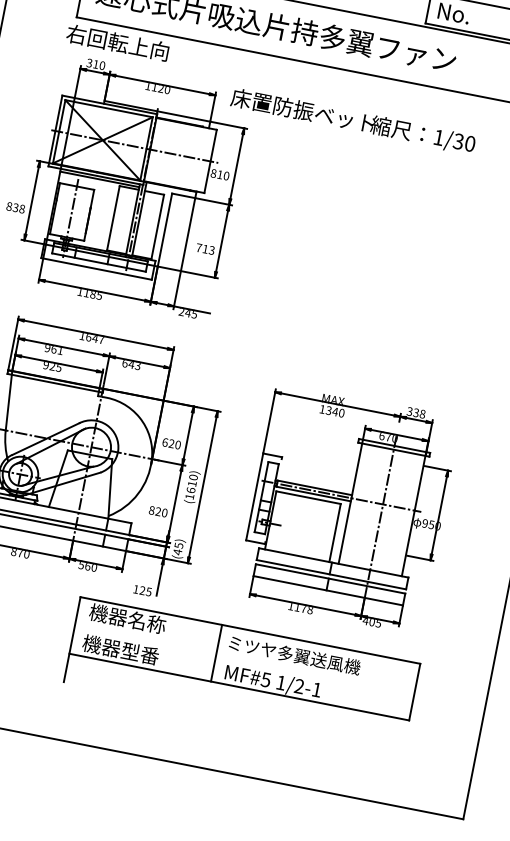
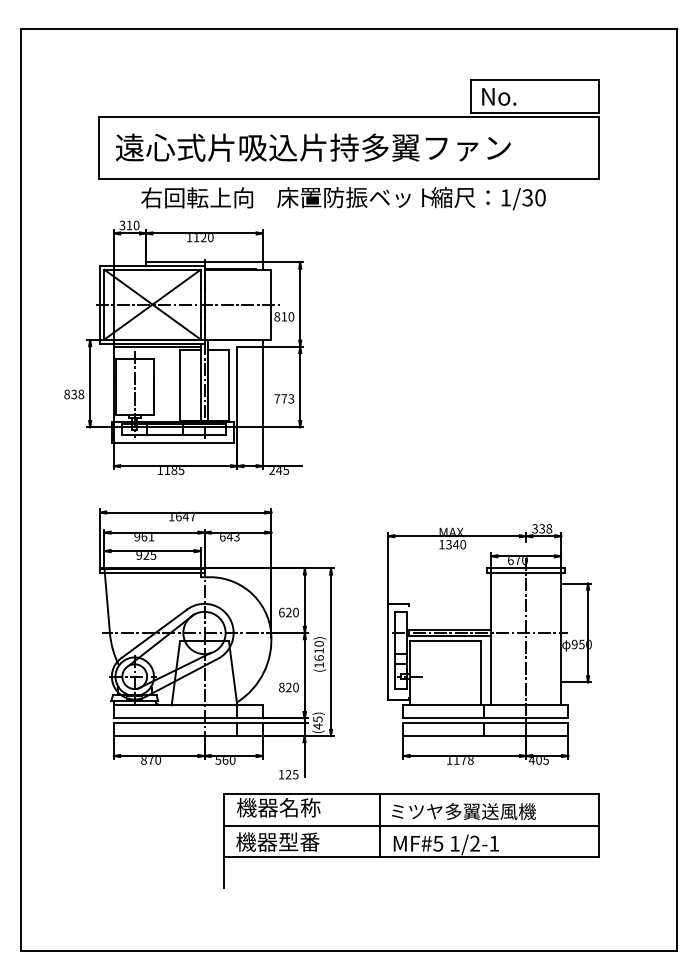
text: (118, 42) -> (197, 197), moved
text: (353, 121) -> (411, 198), moved
text: (205, 248) -> (284, 398), 713 -> 773
line: (244, 658) -> (411, 825), added

